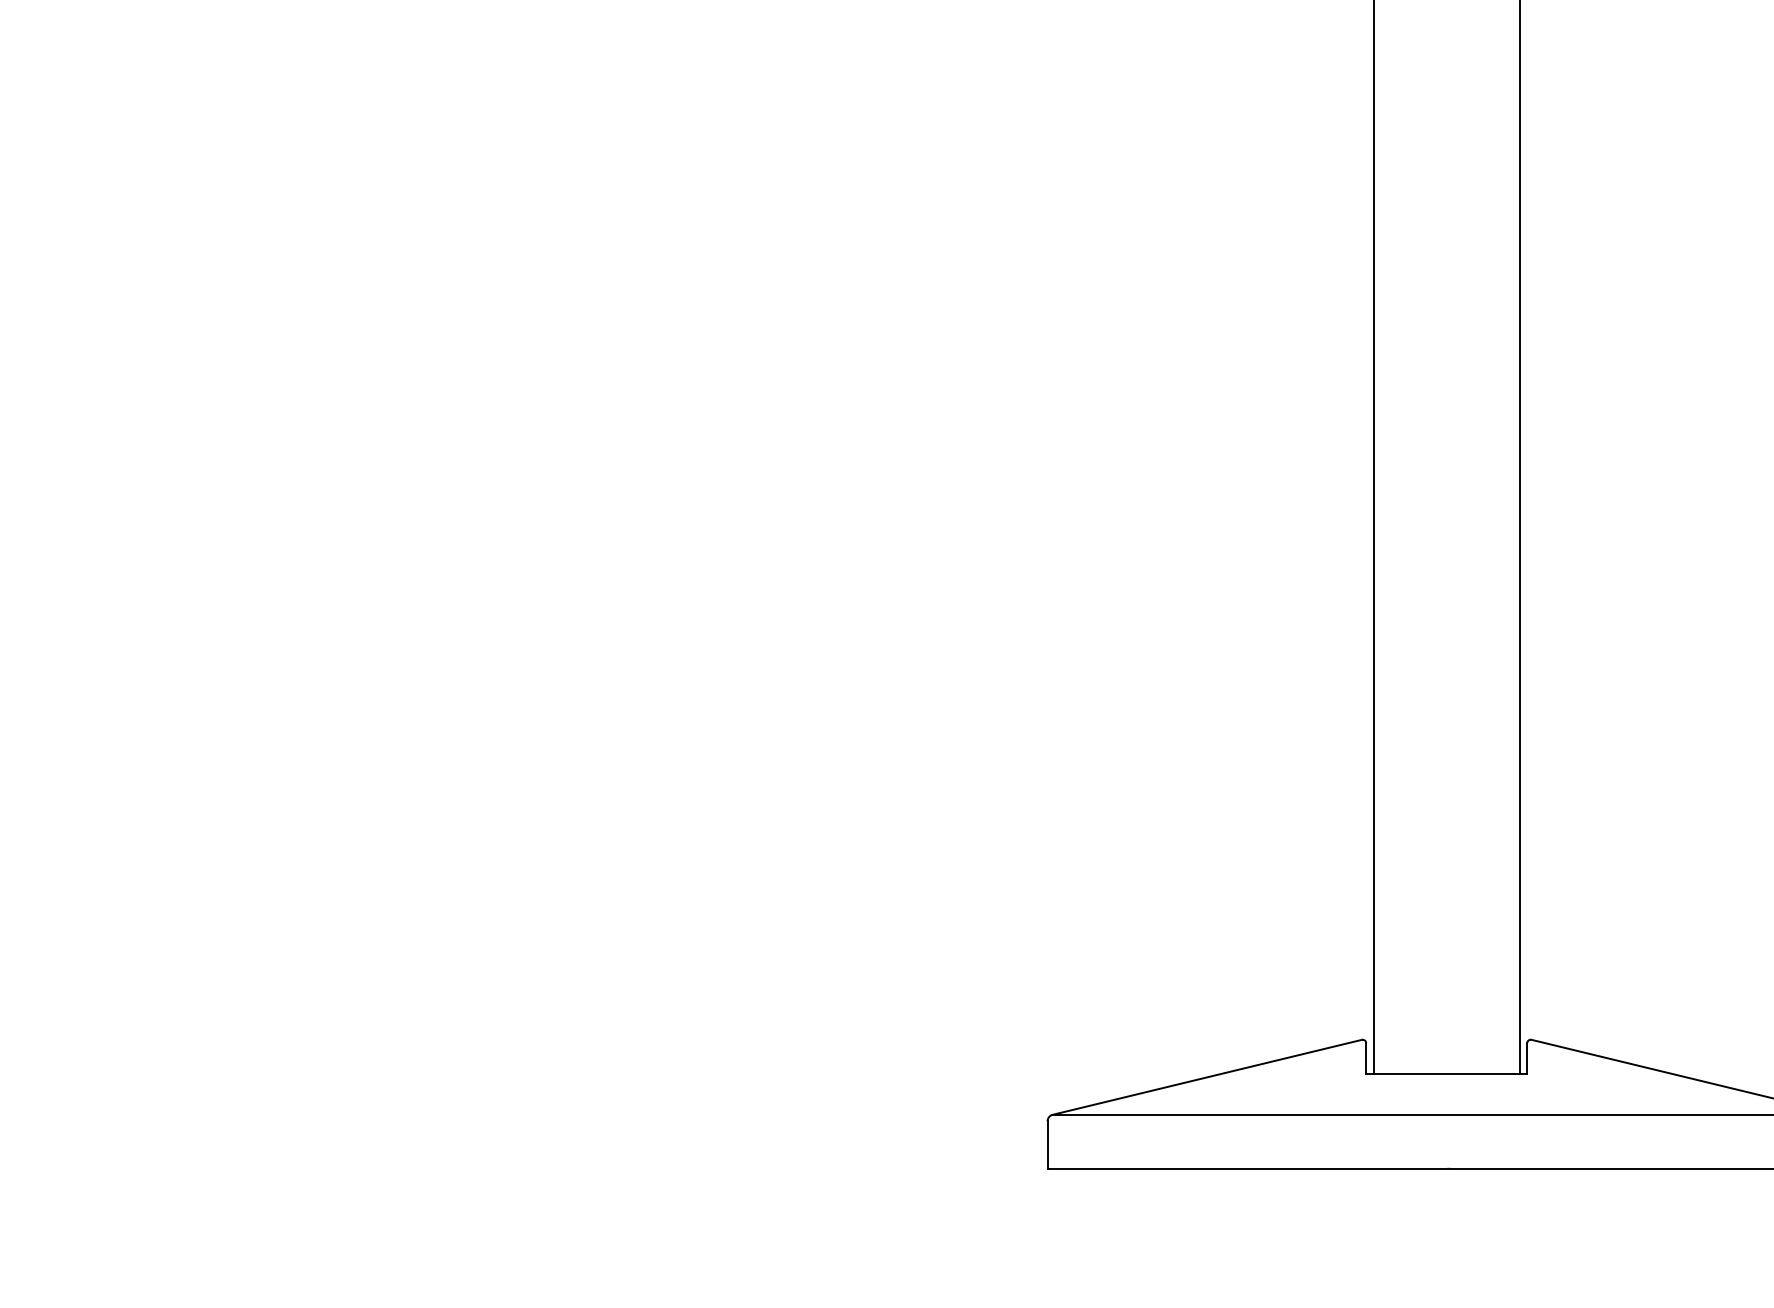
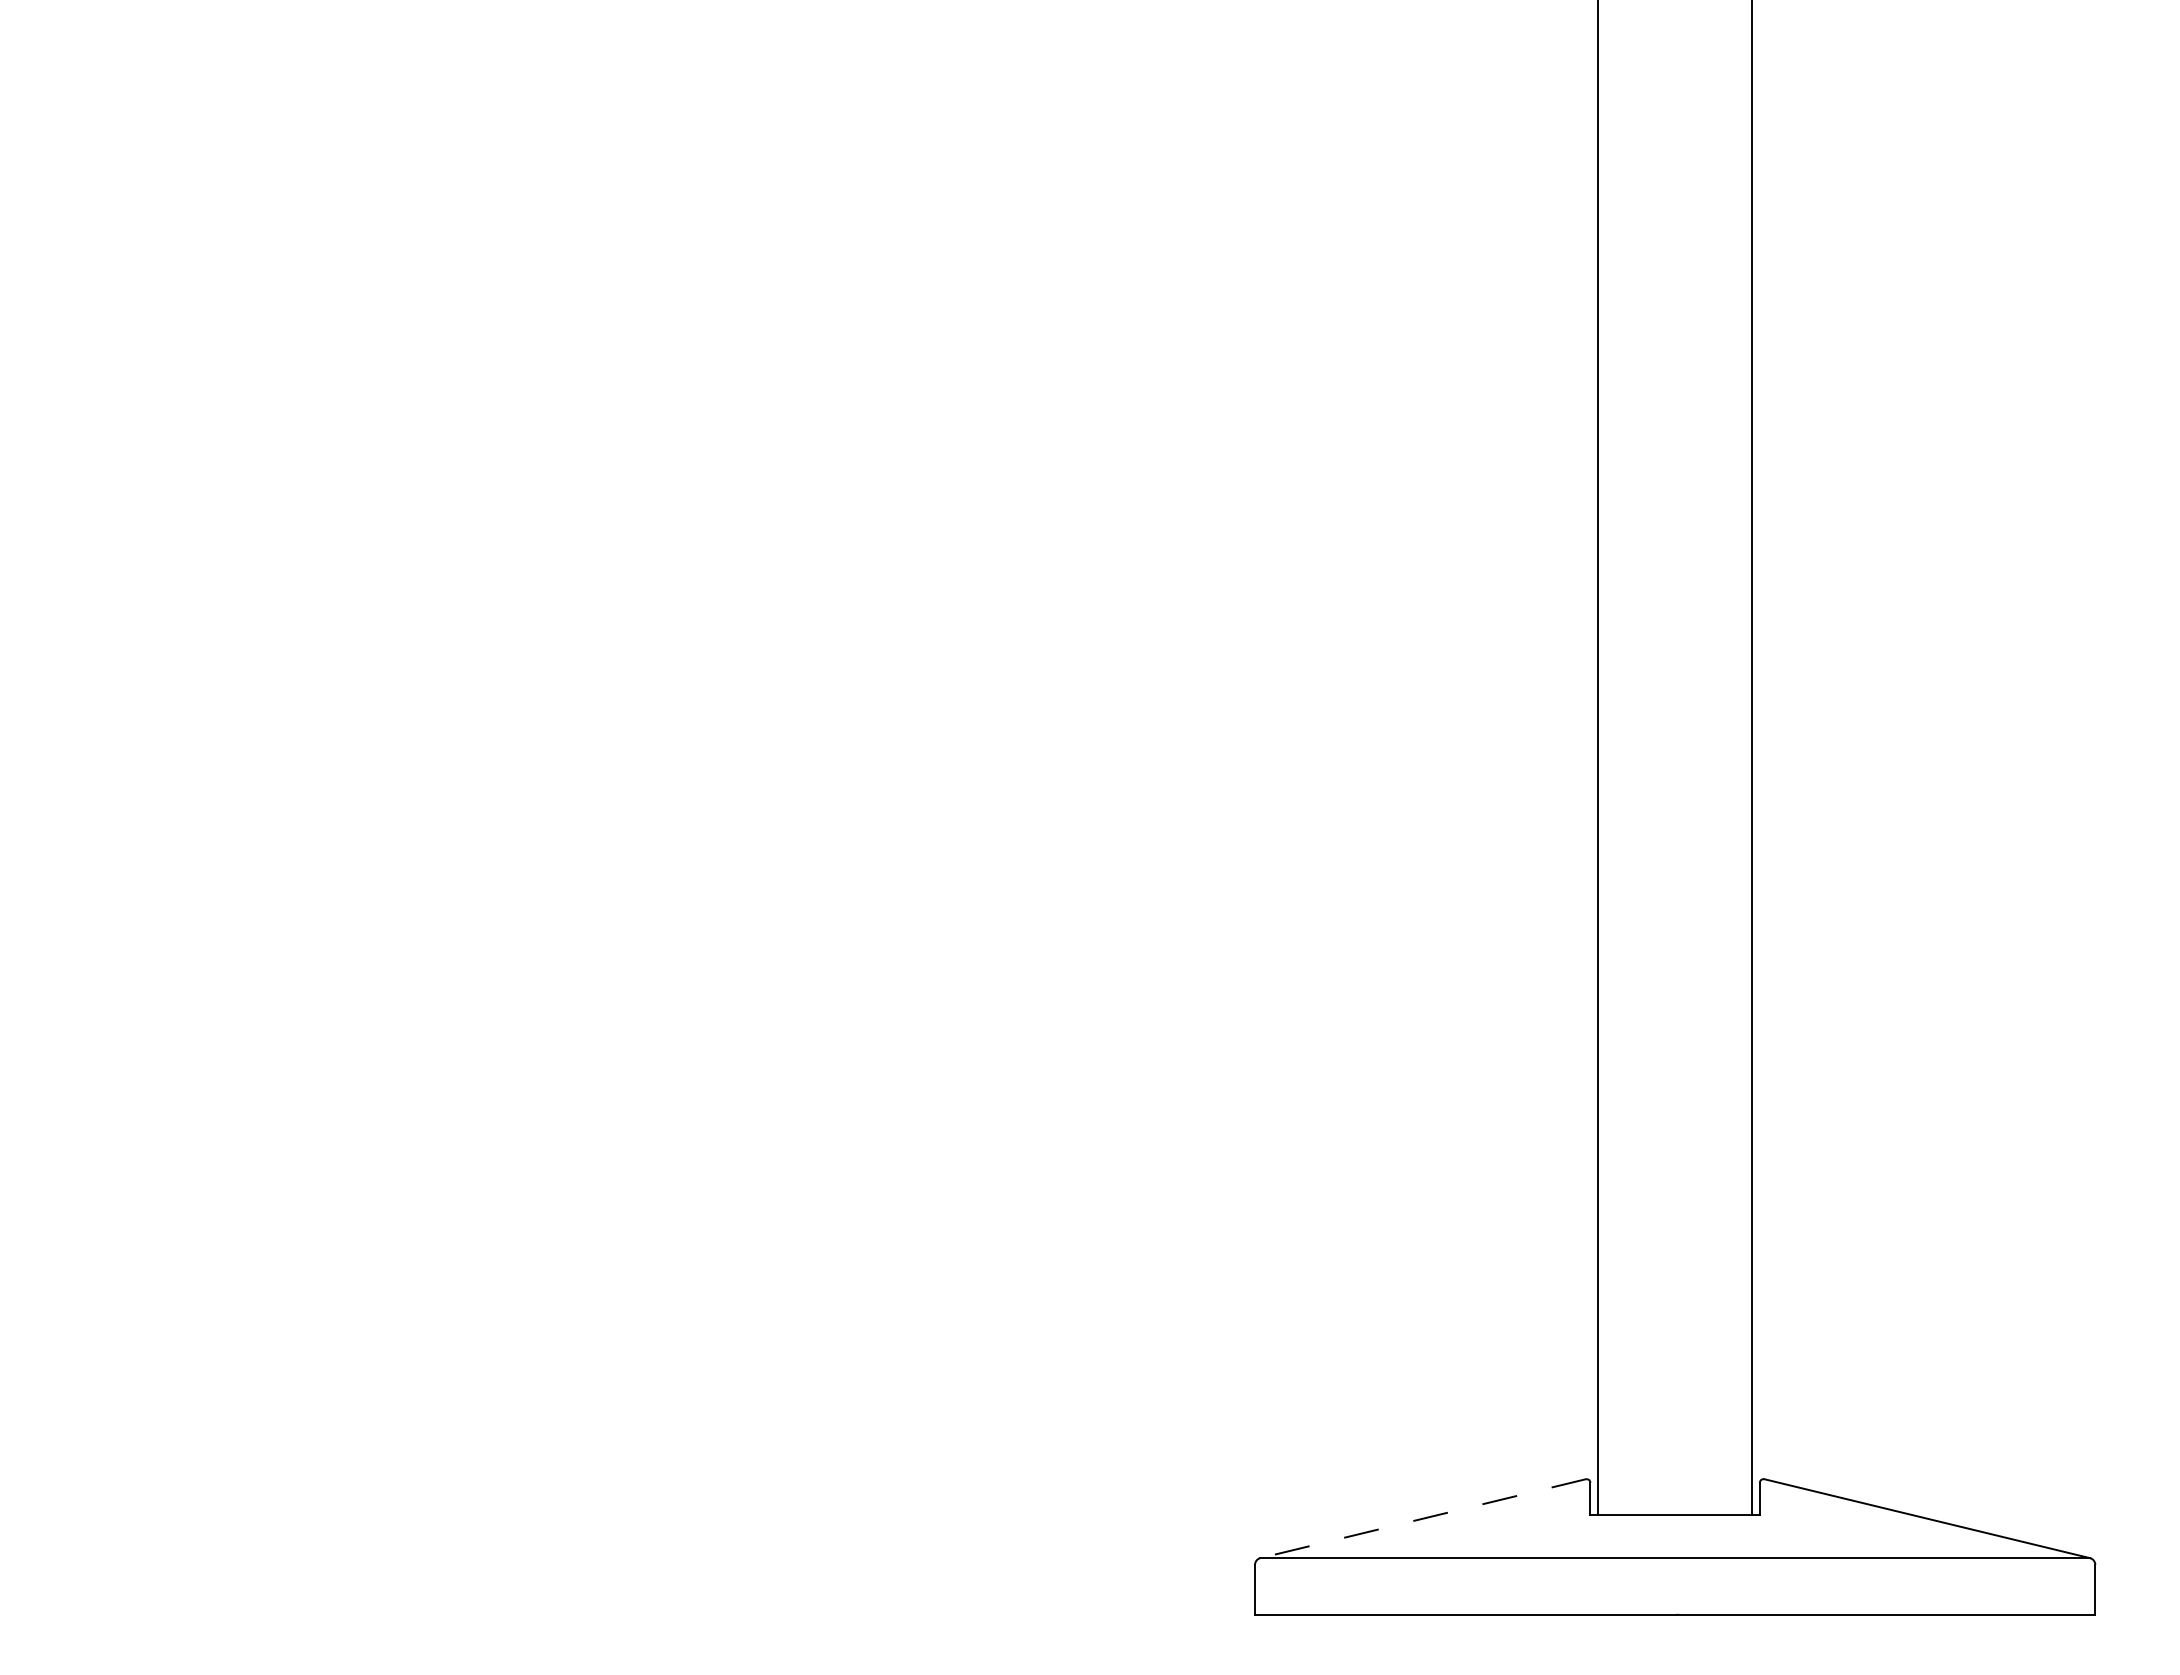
line: (1207, 1077) -> (1423, 1518), solid -> dashed

